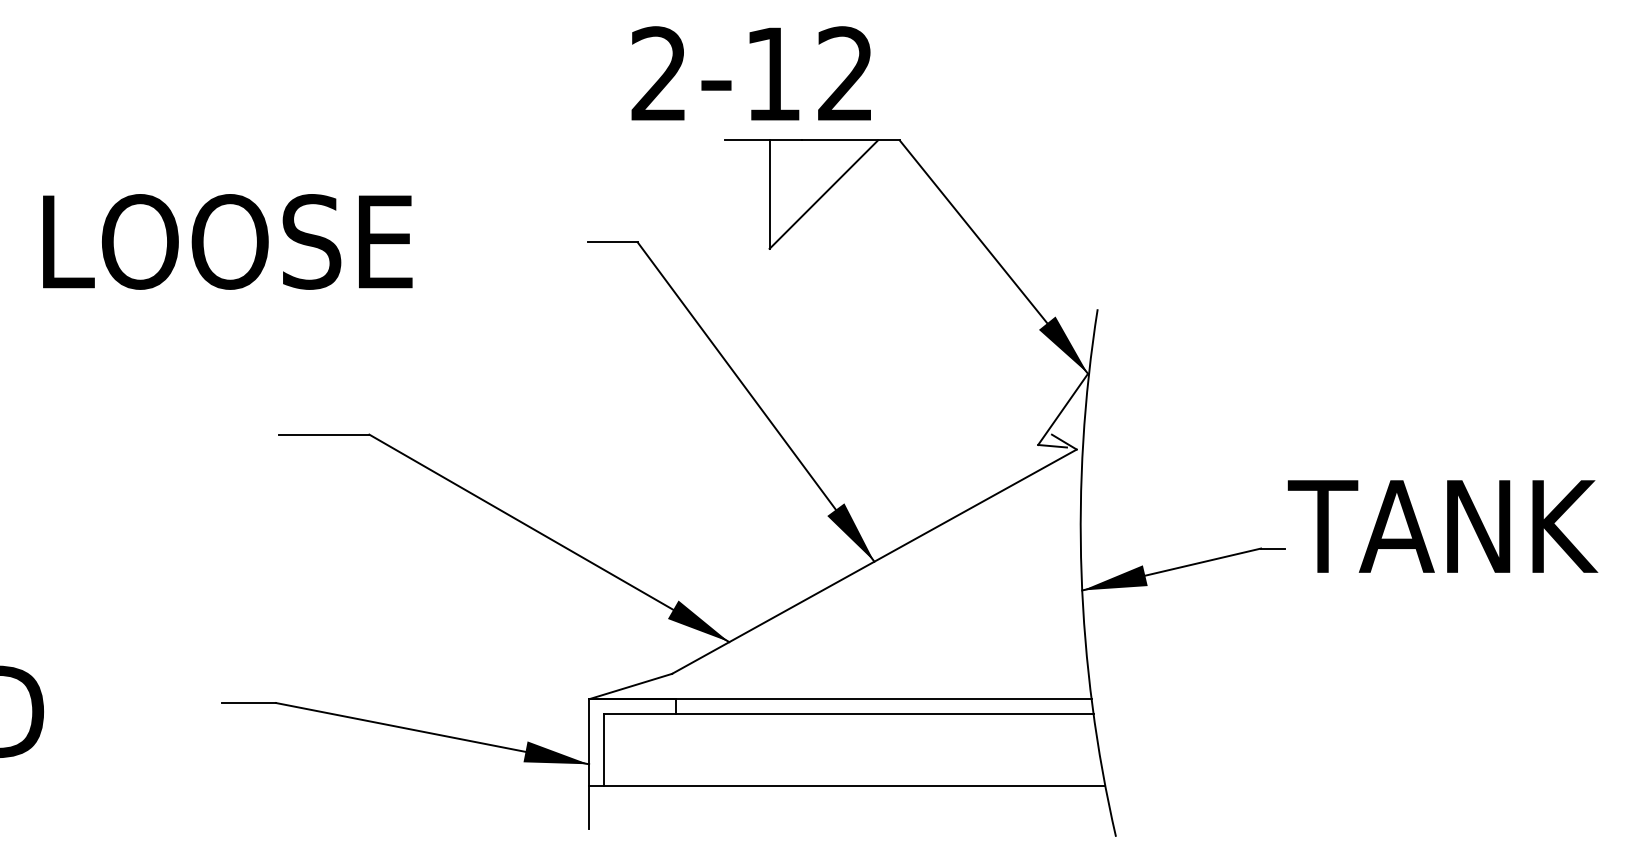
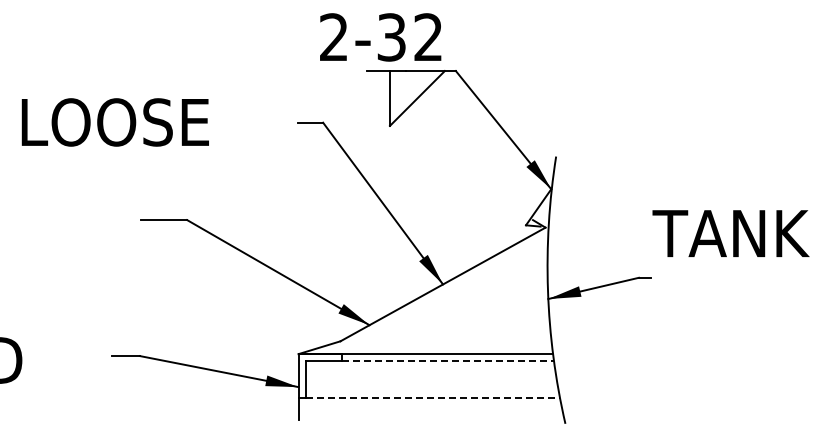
text: (772, 74) -> (391, 37), 2-12 -> 2-32
text: (1441, 526) -> (730, 233), moved
line: (885, 713) -> (448, 361), solid -> dashed
line: (855, 786) -> (433, 398), solid -> dashed

